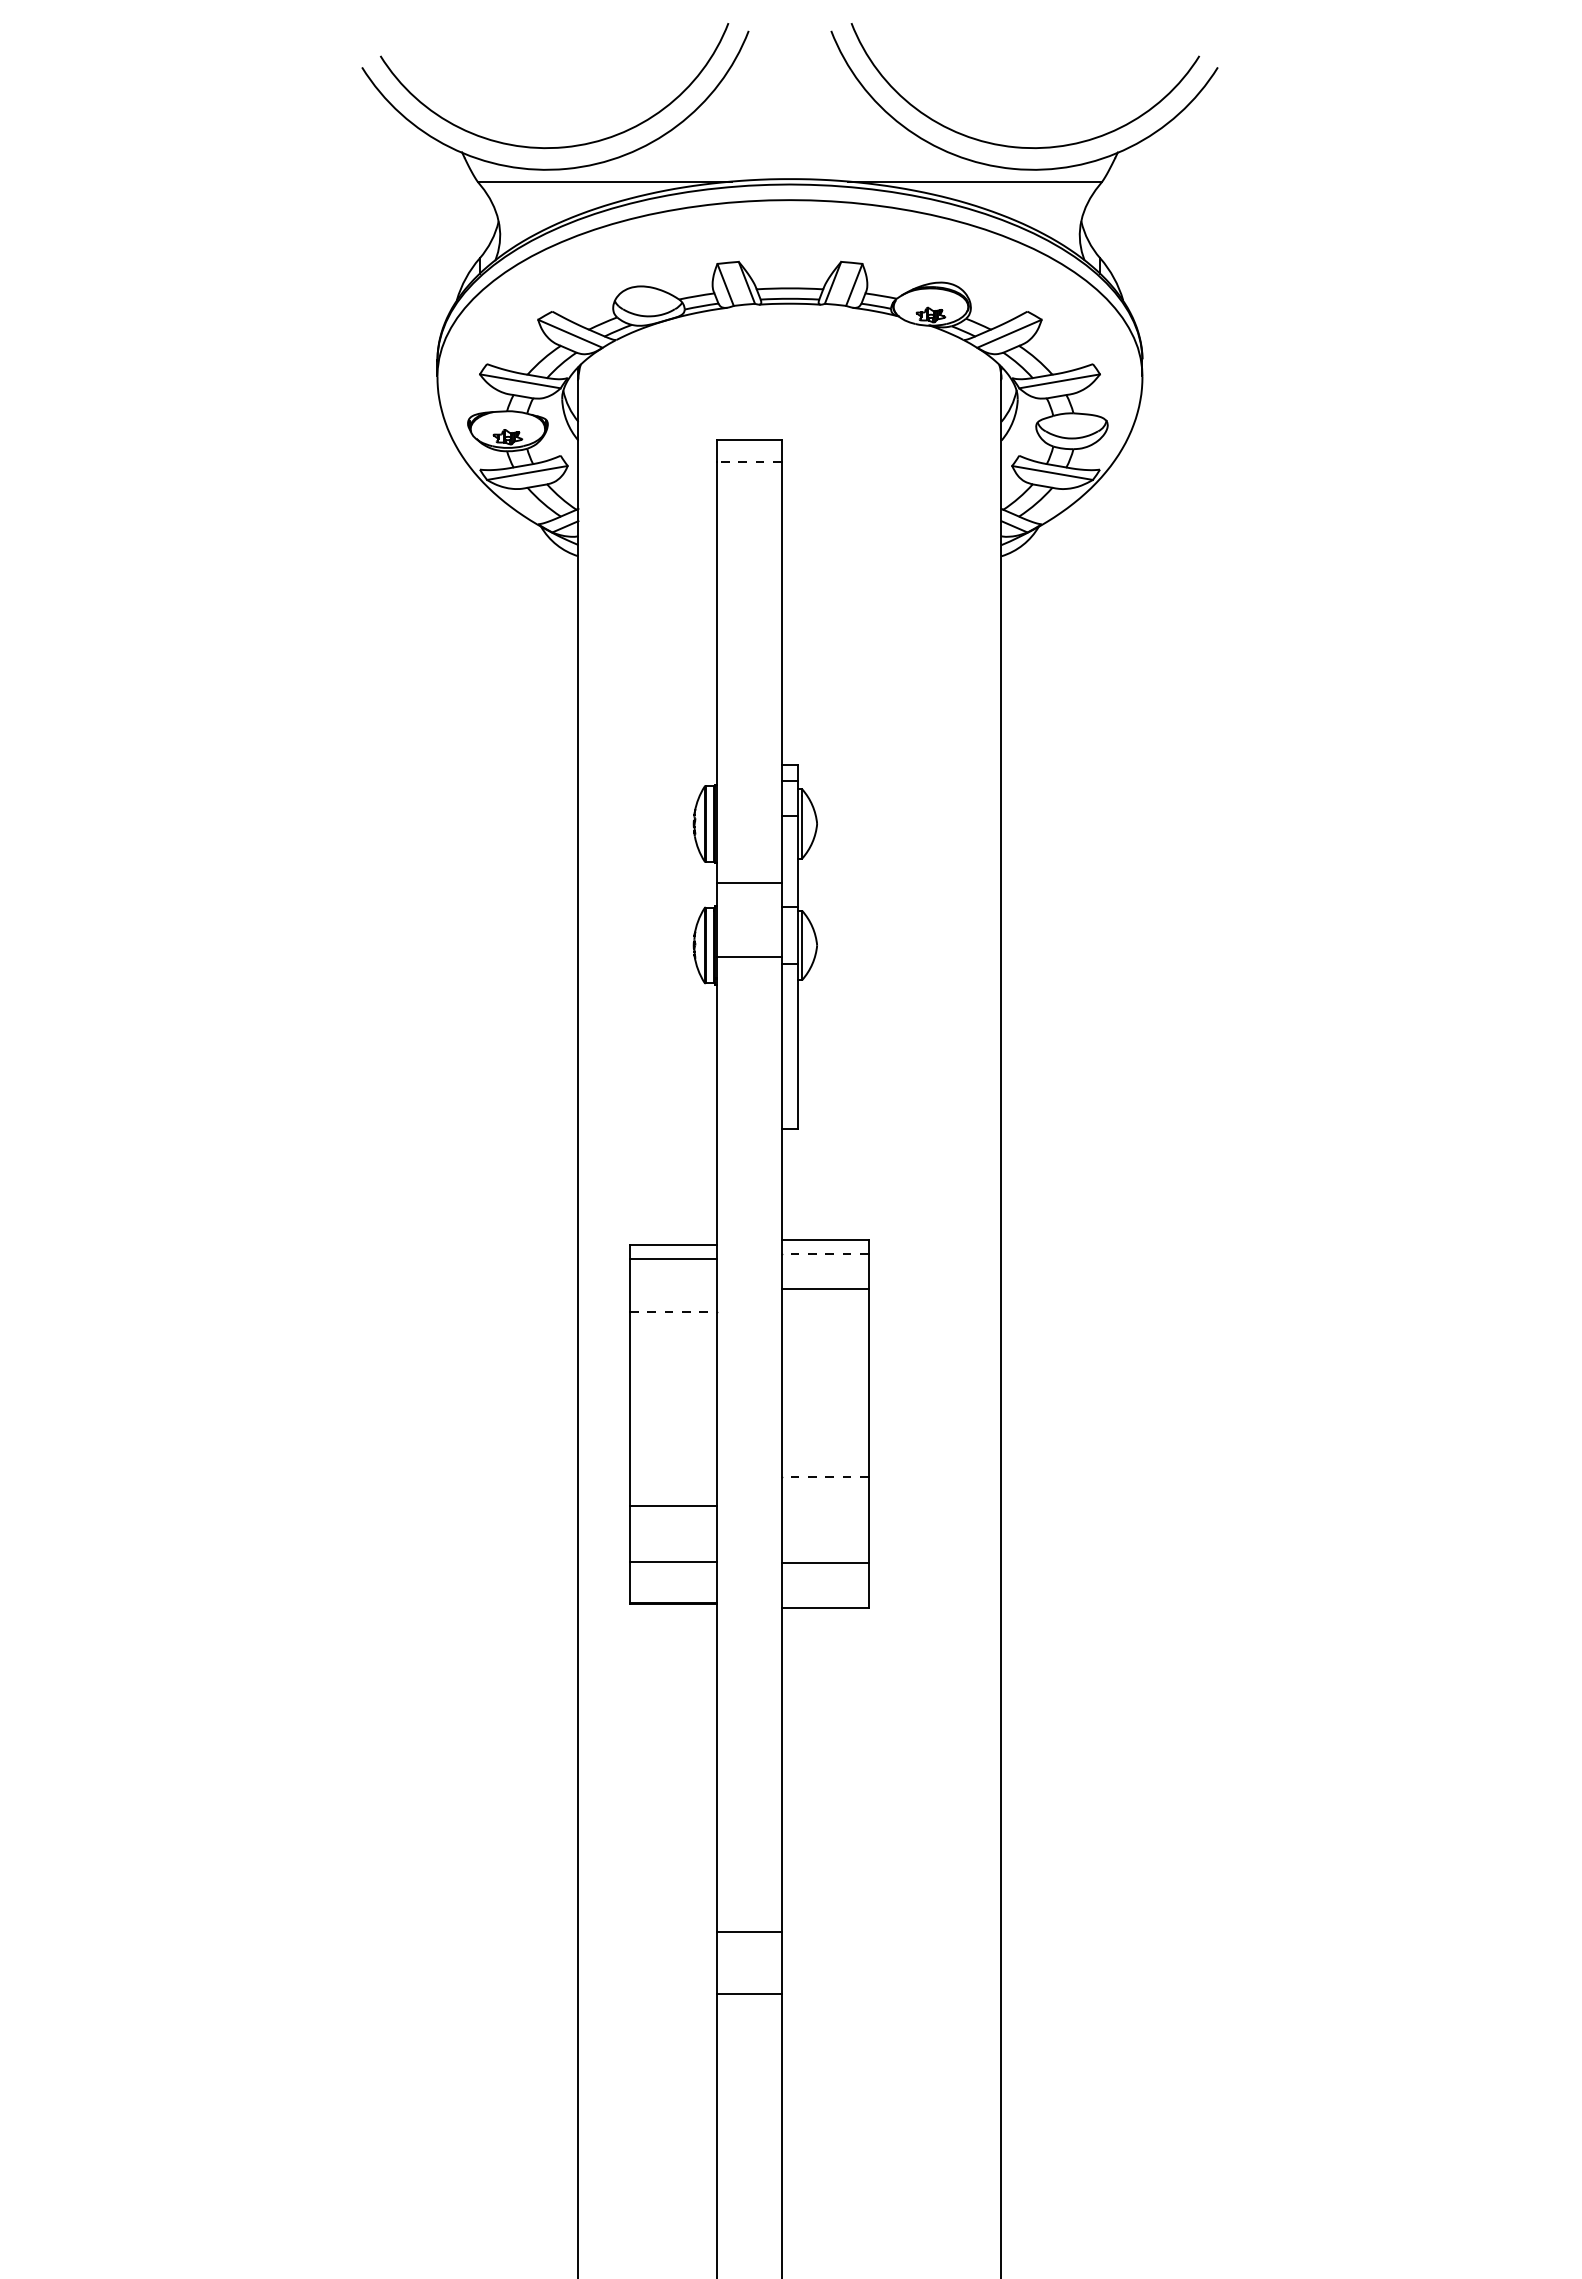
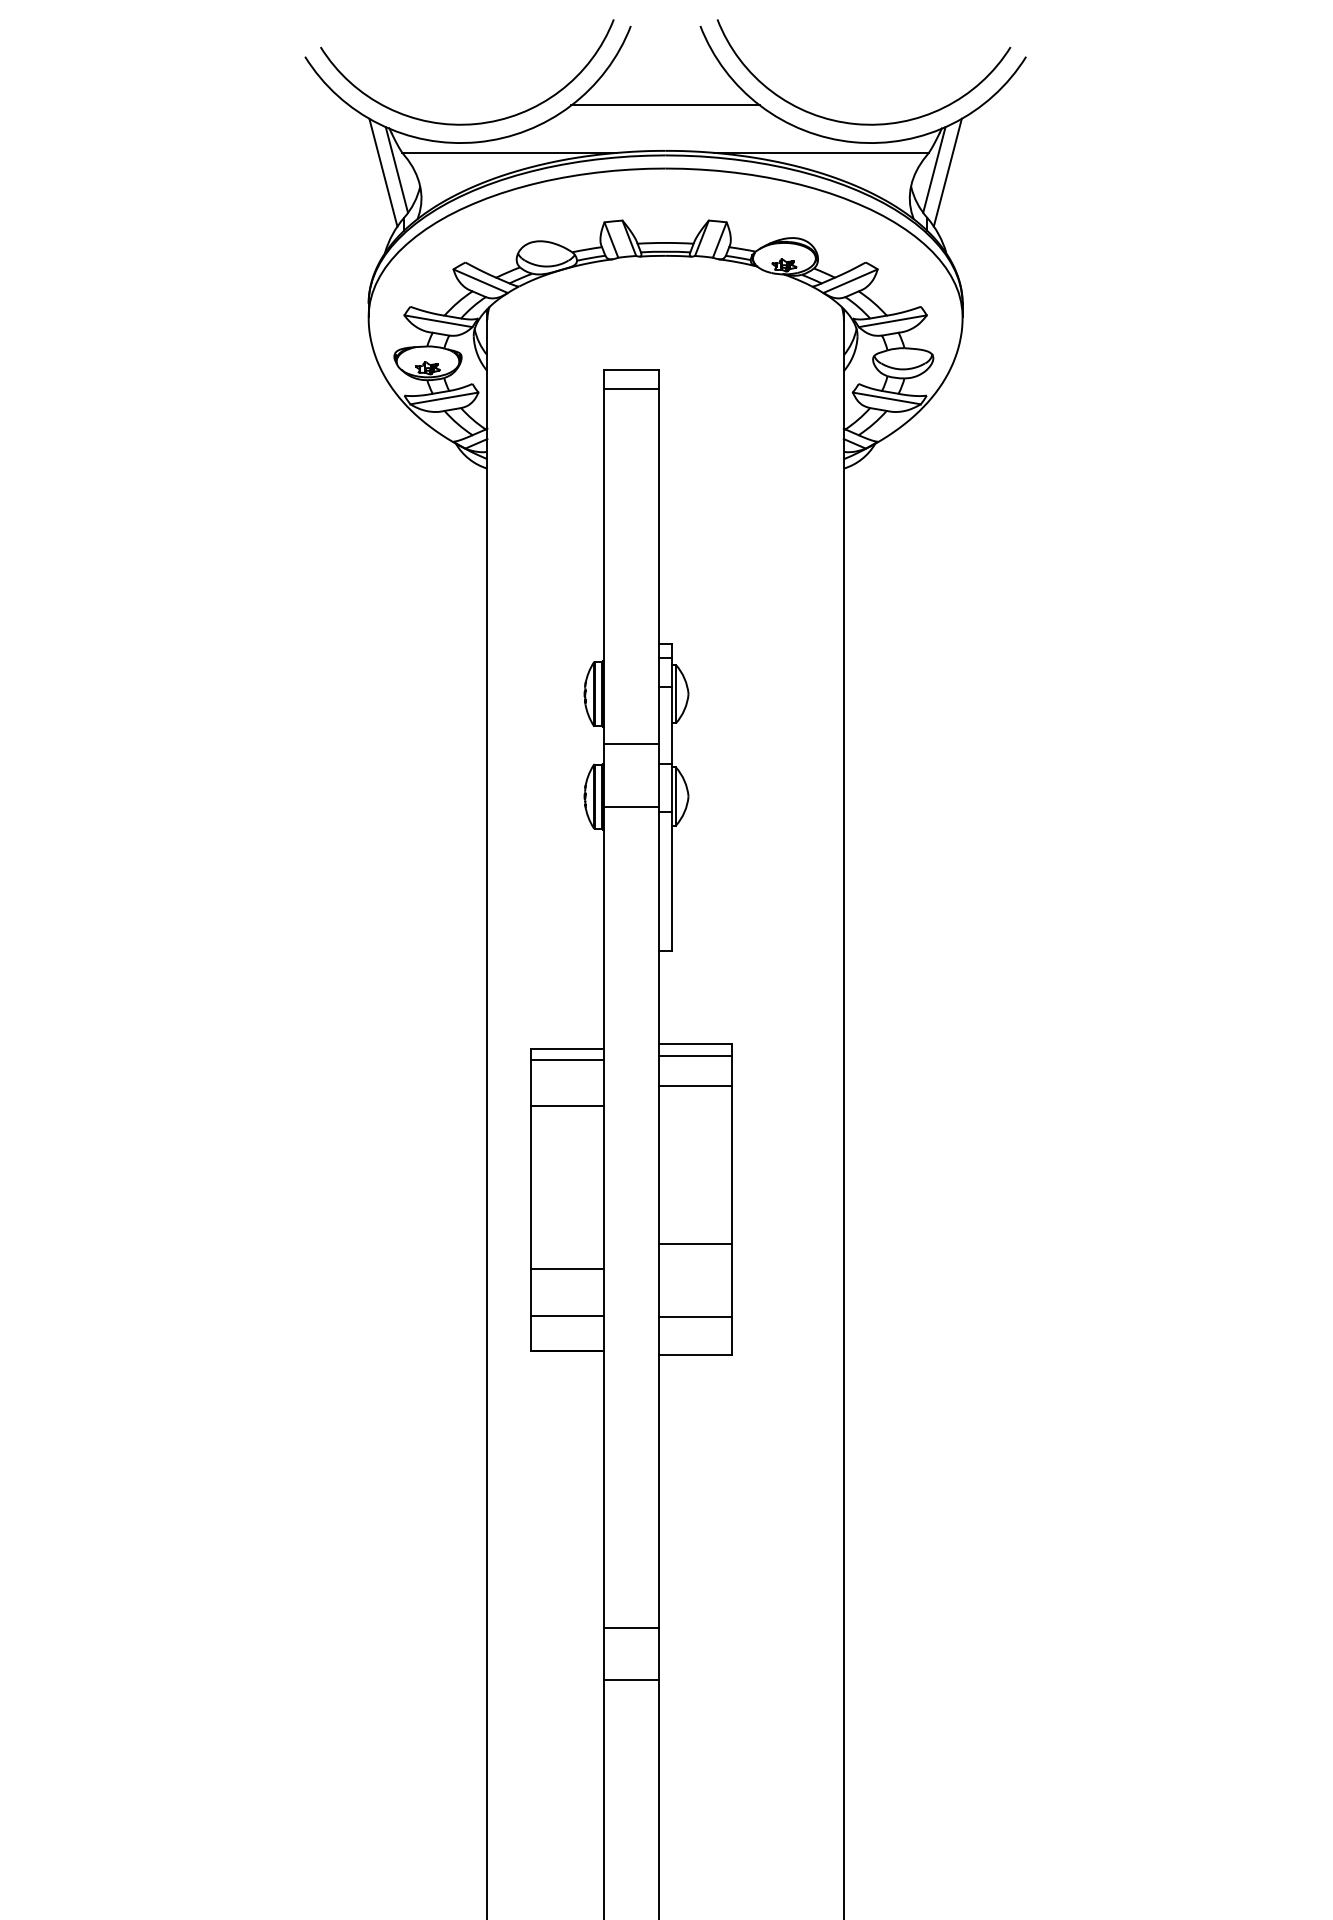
line: (789, 125) -> (665, 105), added
line: (470, 201) -> (396, 169), added
line: (1108, 201) -> (933, 169), added
line: (454, 205) -> (382, 173), added
line: (1124, 205) -> (947, 173), added
line: (749, 462) -> (631, 389), dashed -> solid
line: (824, 1253) -> (694, 1056), dashed -> solid
line: (673, 1312) -> (567, 1105), dashed -> solid
line: (824, 1476) -> (694, 1243), dashed -> solid

